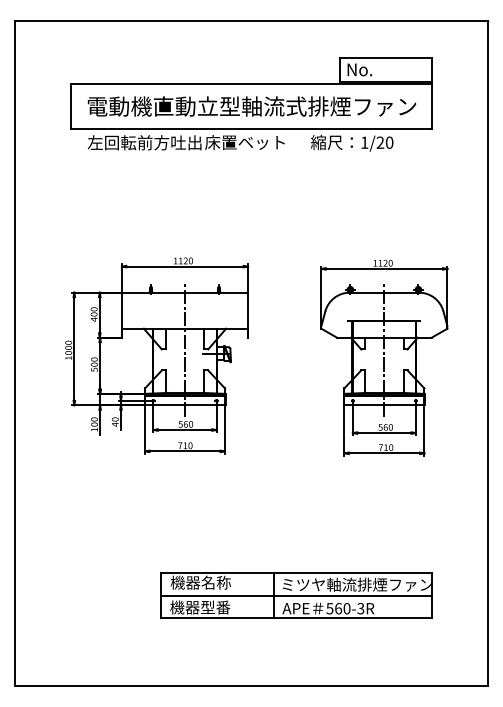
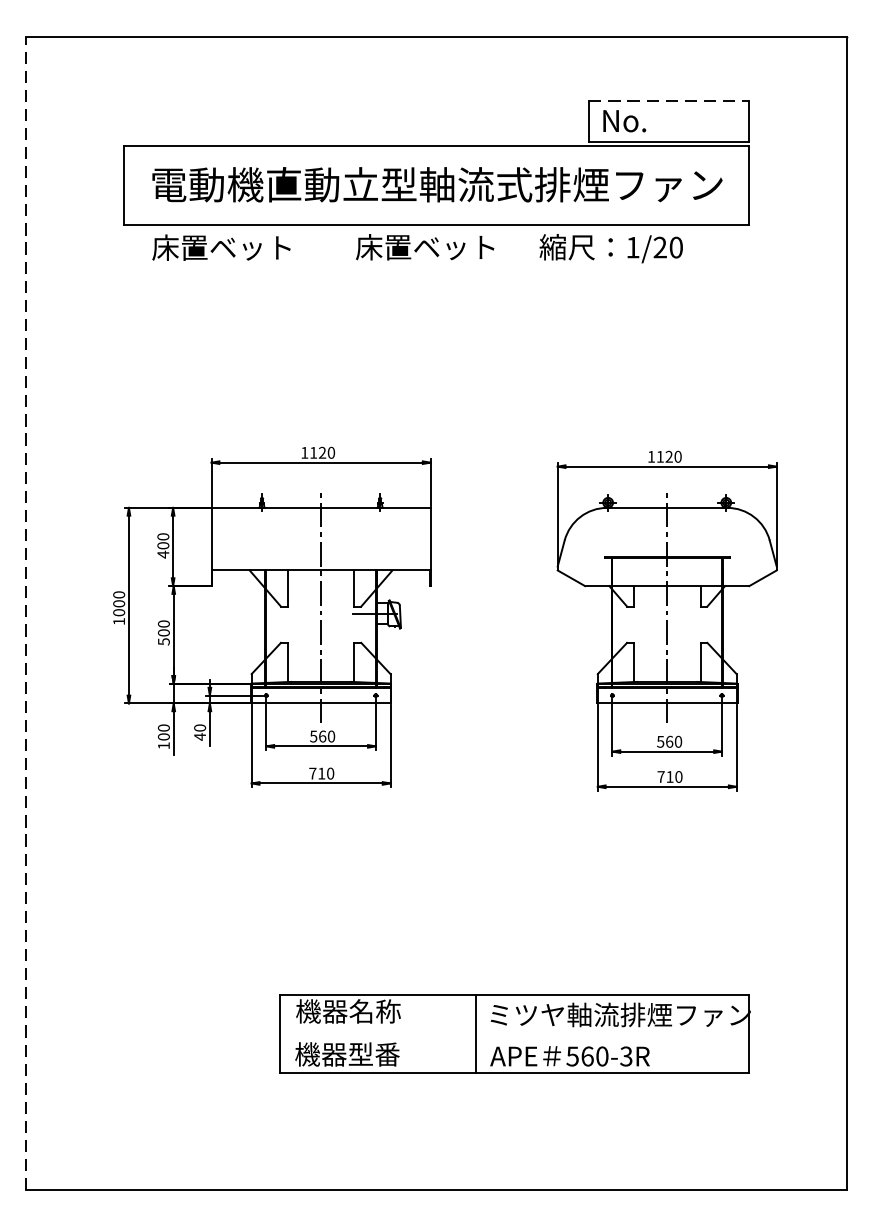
line: (386, 58) -> (670, 101), solid -> dashed
text: (144, 142) -> (250, 247), 左回転前方吐出 -> 床置ベット
line: (14, 353) -> (25, 613), solid -> dashed
line: (296, 595) -> (514, 1033), removed

